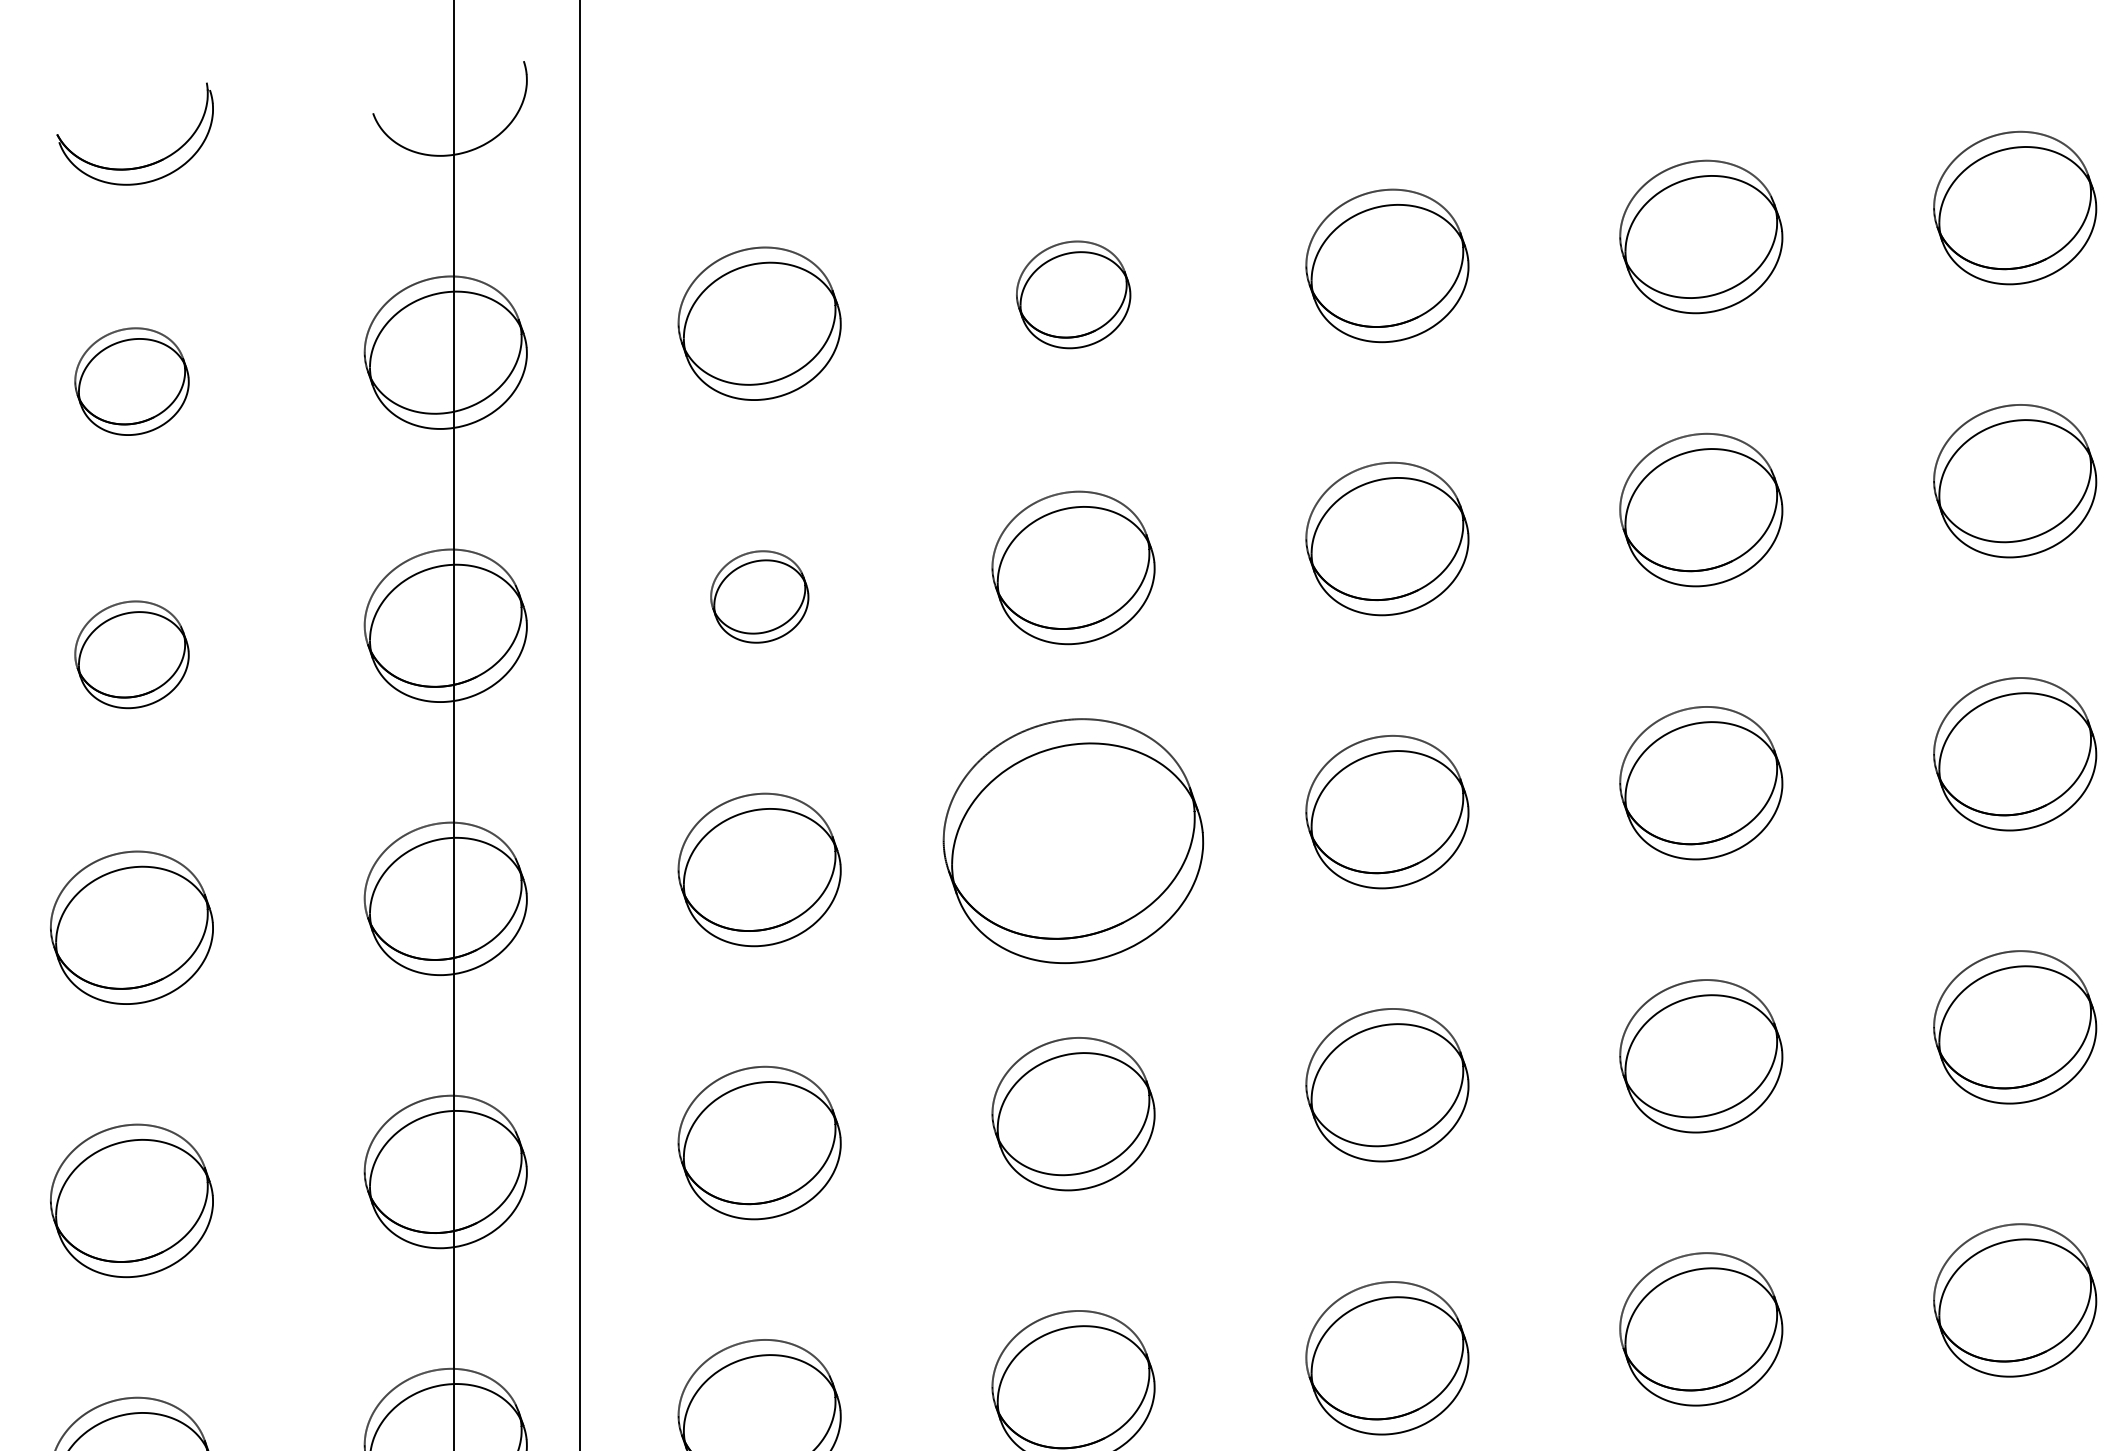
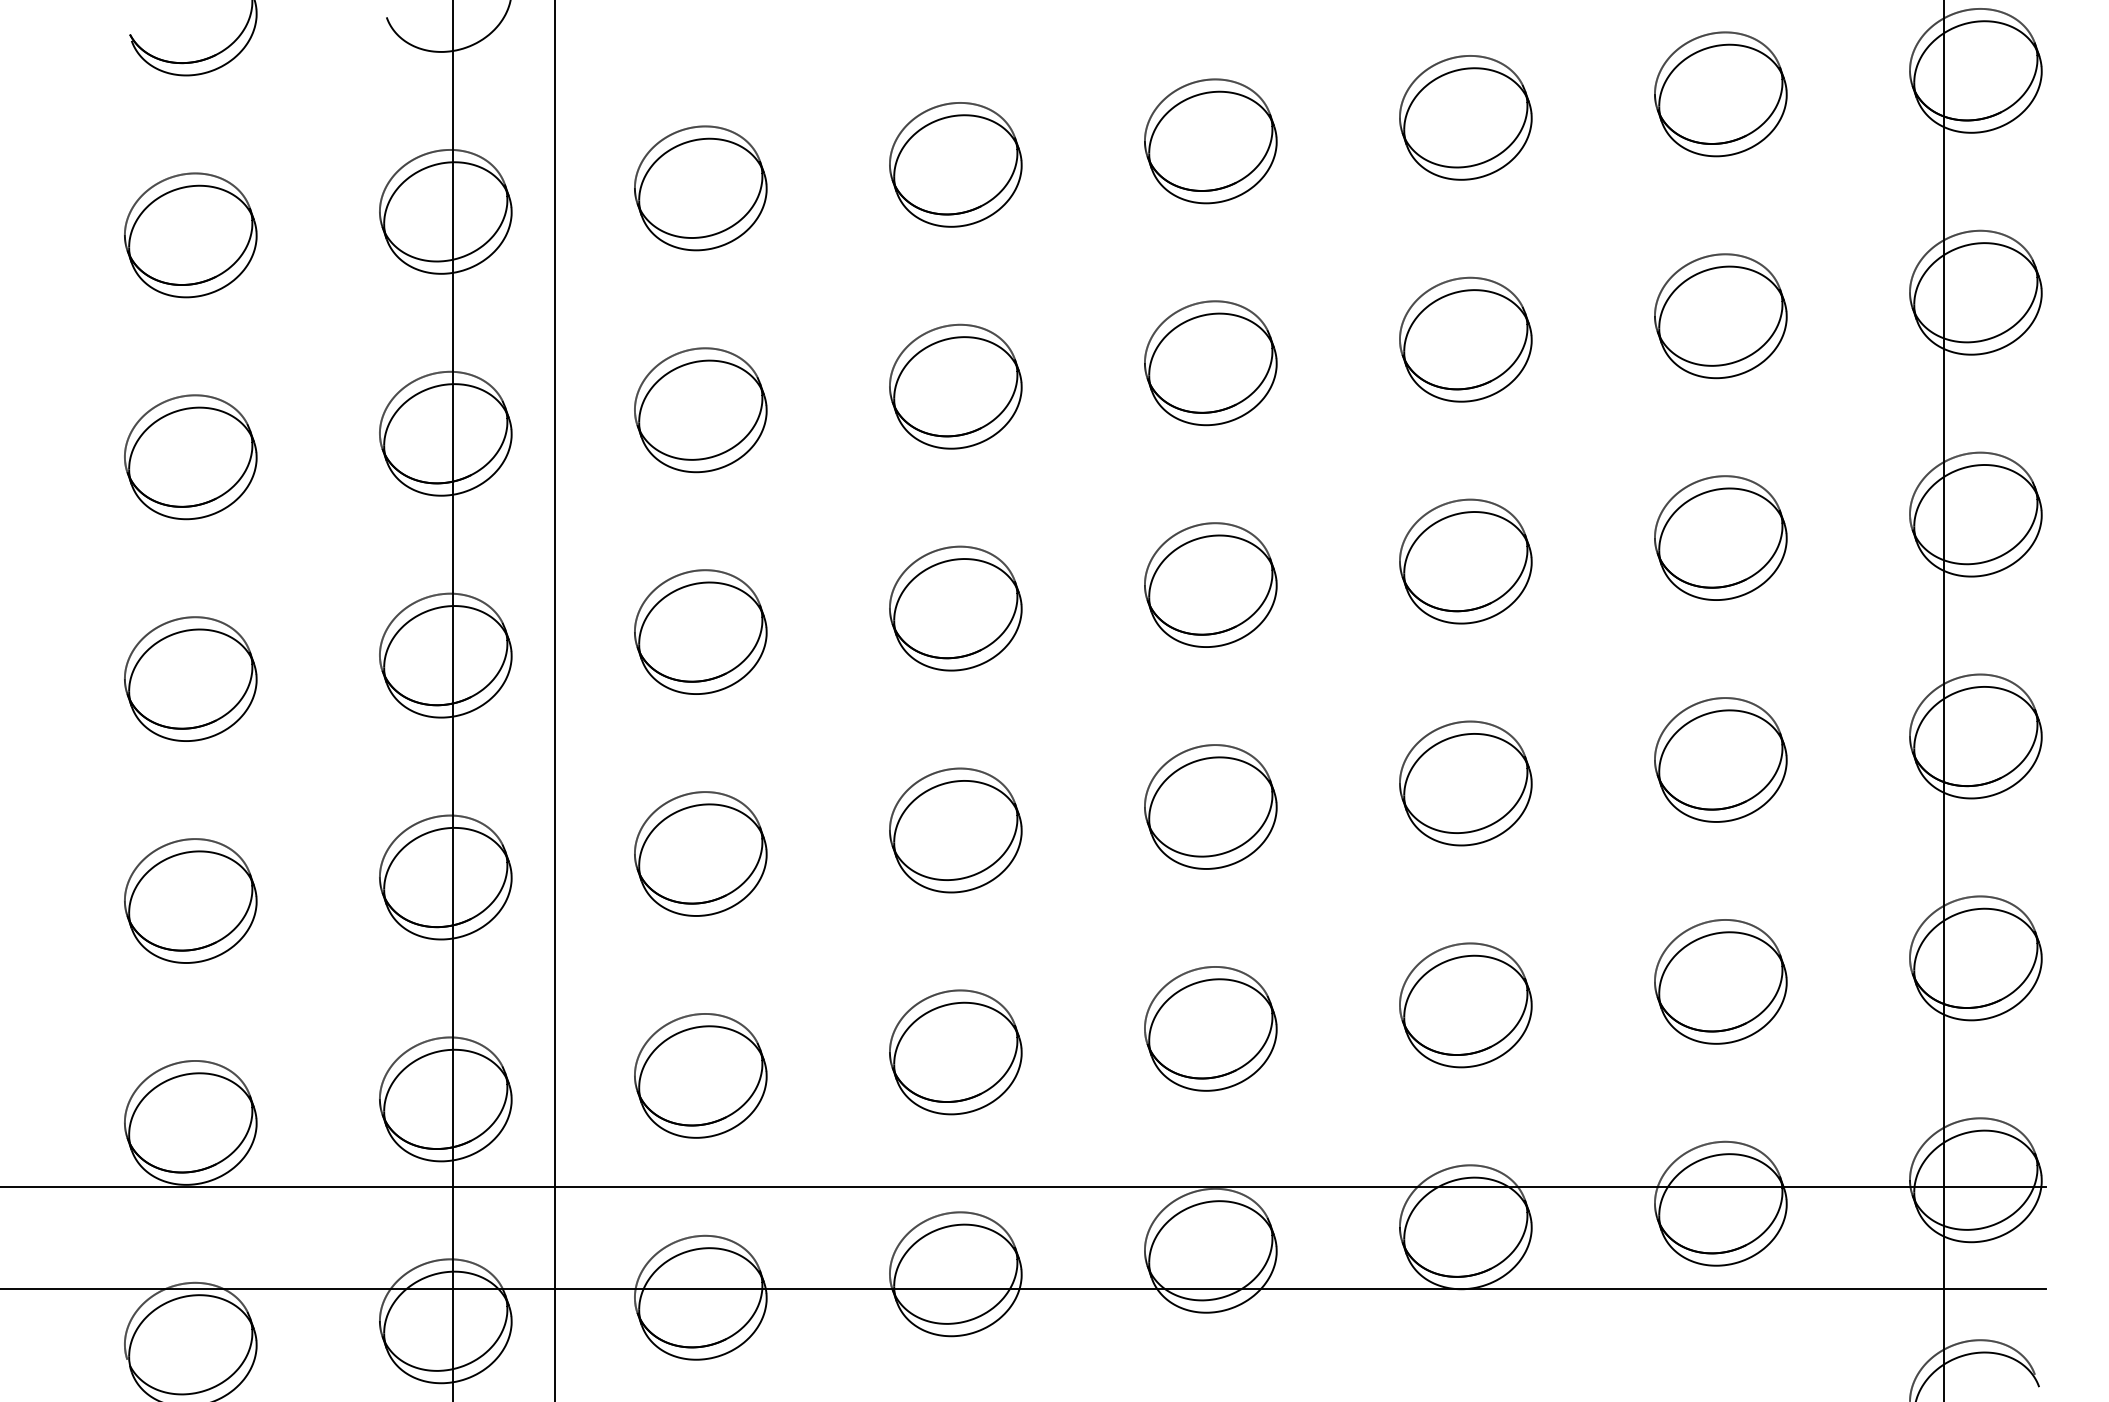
part: (1073, 294) -> (955, 164), size x1.43
part: (131, 381) -> (190, 235), size x1.43
part: (759, 597) -> (700, 410), size x1.67
part: (131, 655) -> (190, 457), size x1.43
part: (1073, 840) -> (955, 608), size x0.62

